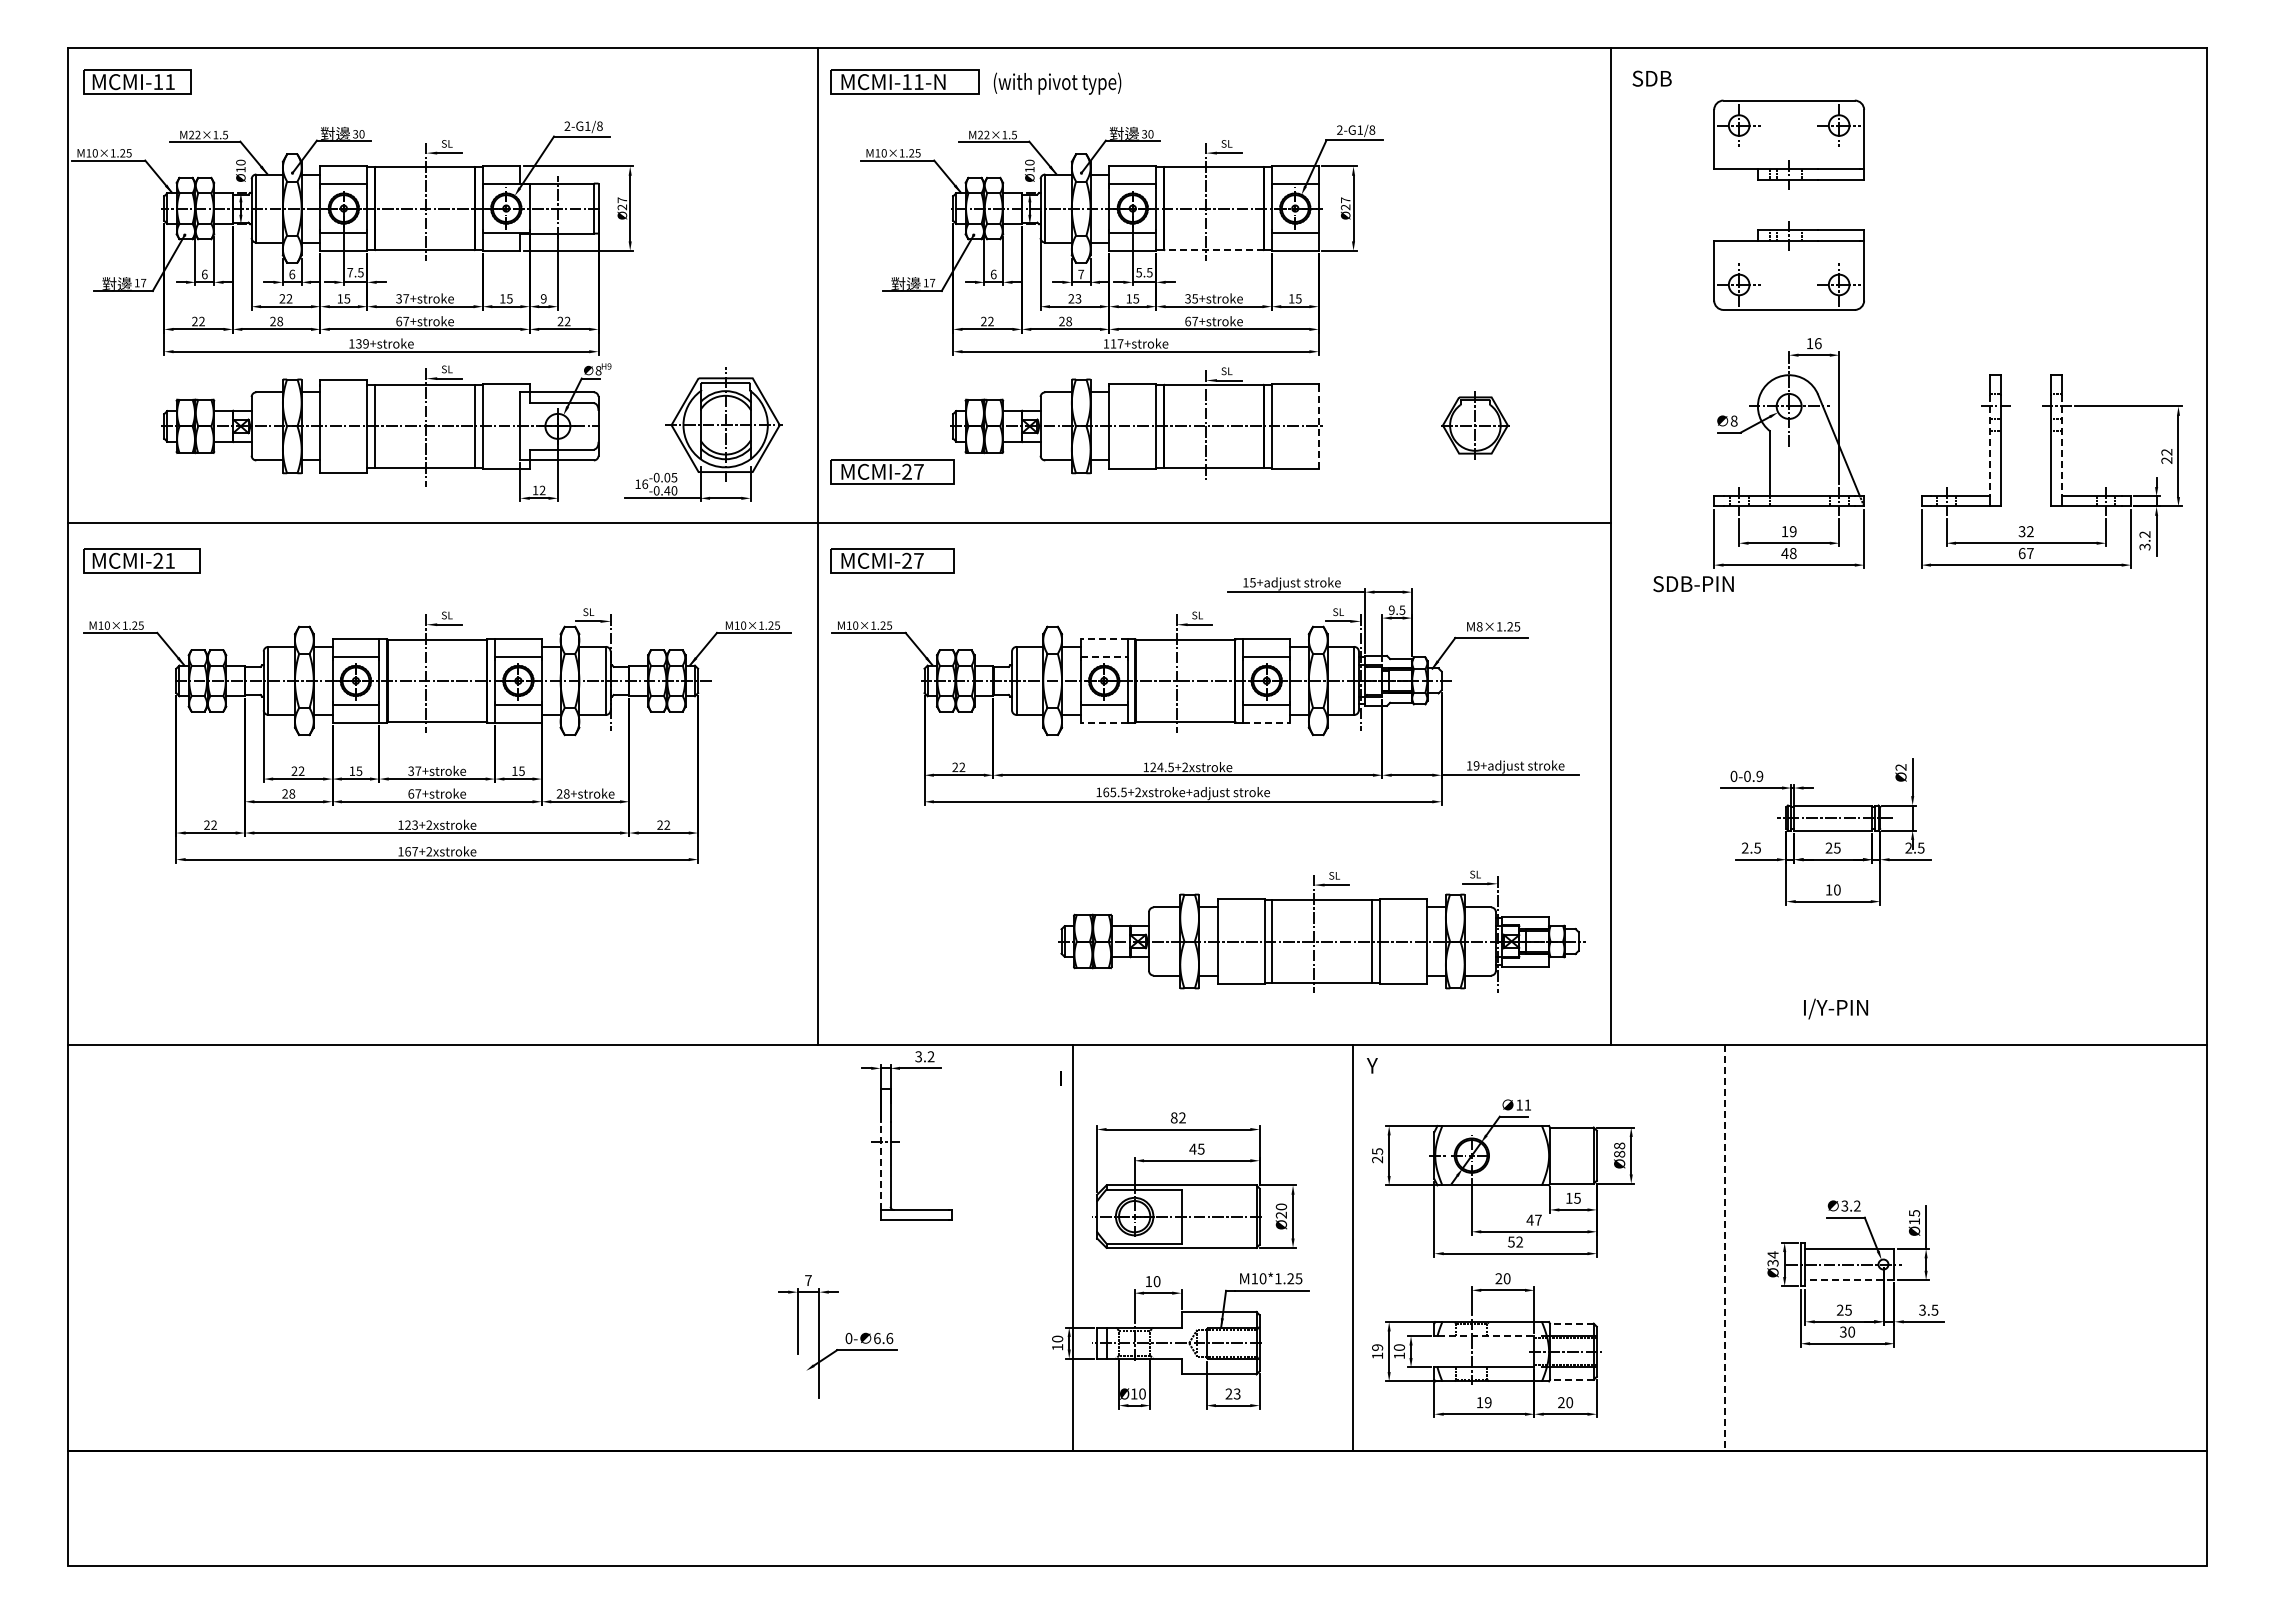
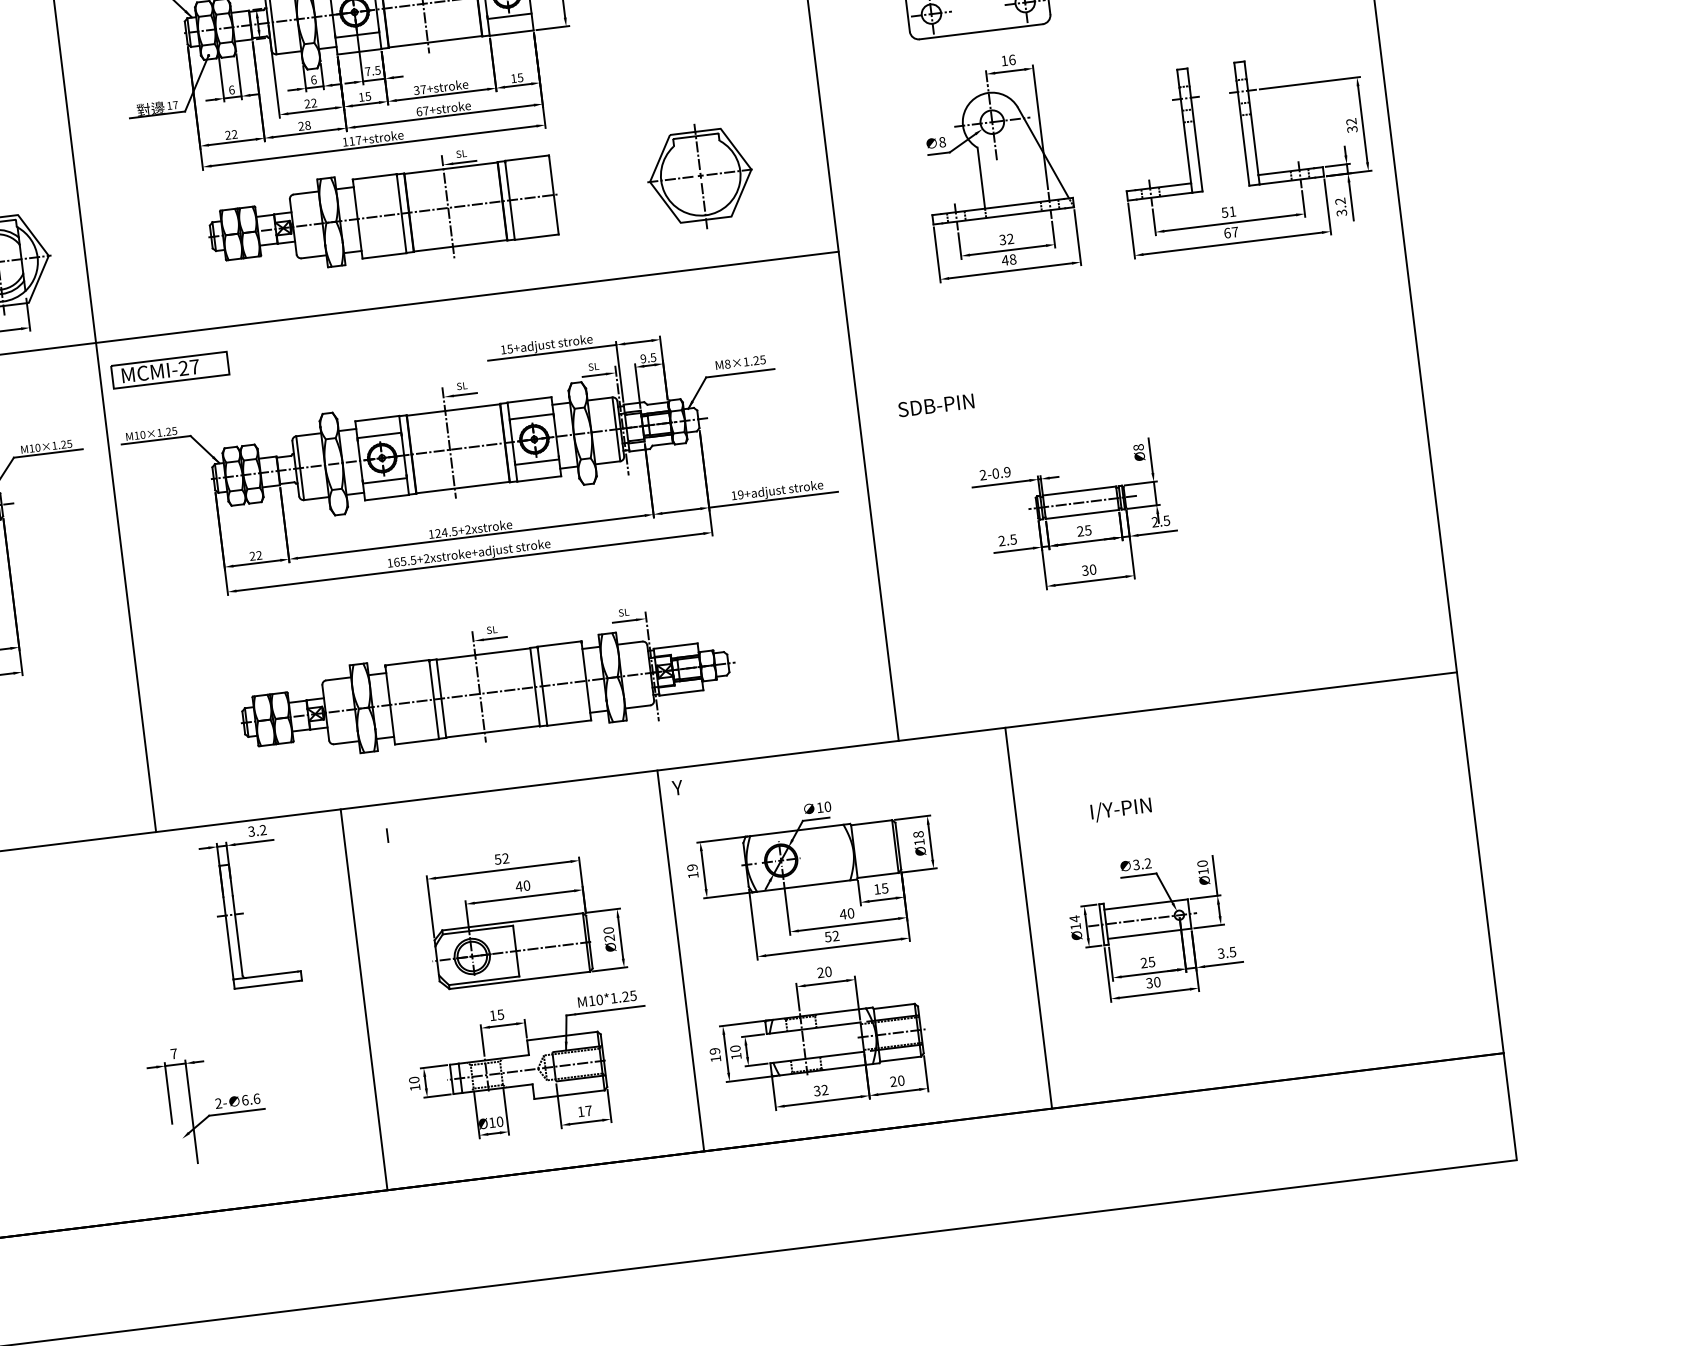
line: (1214, 249) -> (435, 41), dashed -> solid
text: (1139, 272) -> (368, 71), 5.5 -> 7.5
text: (1081, 274) -> (314, 79), 7 -> 6
text: (1195, 298) -> (423, 89), 35+stroke -> 37+stroke
text: (1078, 299) -> (314, 103), 23 -> 22
part: (1474, 425) -> (699, 176), size x1.67
line: (1318, 426) -> (553, 195), dashed -> solid
line: (1990, 445) -> (1185, 135), dashed -> solid
line: (2062, 445) -> (1252, 127), dashed -> solid
text: (2167, 460) -> (1352, 129), 22 -> 32
part: (892, 471) -> (159, 286), removed
text: (1788, 531) -> (1006, 239), 19 -> 32
text: (2026, 531) -> (1229, 212), 32 -> 51
text: (1693, 584) -> (936, 405), moved
line: (1103, 638) -> (376, 418), dashed -> solid
line: (1104, 656) -> (379, 435), dashed -> solid
line: (1103, 723) -> (386, 498), dashed -> solid
line: (1267, 723) -> (540, 479), dashed -> solid
text: (1900, 767) -> (1138, 447), Ø2 -> Ø8
text: (1733, 776) -> (982, 475), 0-0.9 -> 2-0.9
text: (1828, 889) -> (1084, 570), 10 -> 30
part: (1321, 931) -> (486, 683), moved
text: (1836, 1008) -> (1121, 809), moved
text: (1527, 1104) -> (827, 806), 11 -> 10
text: (1173, 1117) -> (497, 859), 82 -> 52
text: (1200, 1148) -> (526, 885), 45 -> 40
text: (1619, 1153) -> (919, 841), Ø88 -> Ø18
text: (1377, 1155) -> (692, 871), 25 -> 19
line: (880, 1166) -> (228, 938), dashed -> solid
text: (1913, 1213) -> (1201, 863), Ø15 -> Ø10
text: (1538, 1219) -> (850, 912), 47 -> 40
line: (1073, 1247) -> (364, 999), moved
line: (1724, 1248) -> (1028, 918), dashed -> solid
text: (1772, 1262) -> (1075, 926), Ø34 -> Ø14
line: (1849, 1280) -> (1149, 934), dashed -> solid
text: (1156, 1281) -> (500, 1014), 10 -> 15
line: (1571, 1323) -> (893, 1006), dashed -> solid
line: (1486, 1336) -> (815, 1028), dashed -> solid
text: (848, 1338) -> (218, 1103), 0- -> 2-
line: (1571, 1379) -> (900, 1058), dashed -> solid
text: (1232, 1393) -> (584, 1110), 23 -> 17
text: (1483, 1402) -> (820, 1090), 19 -> 32

